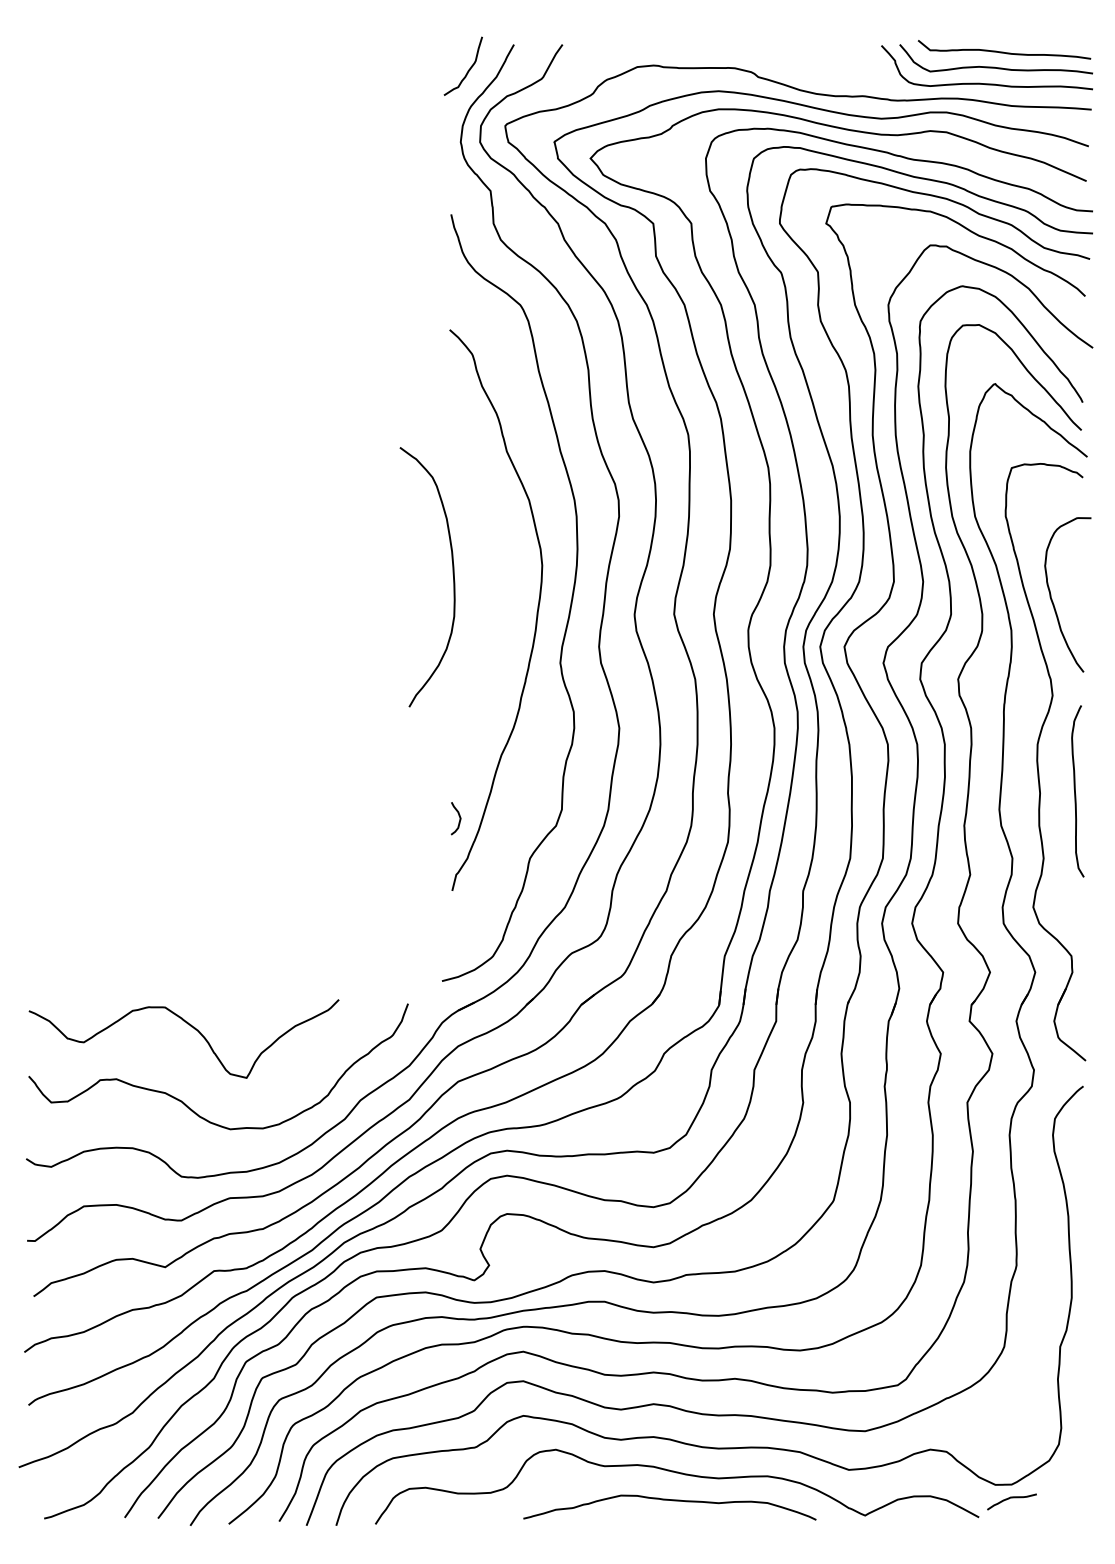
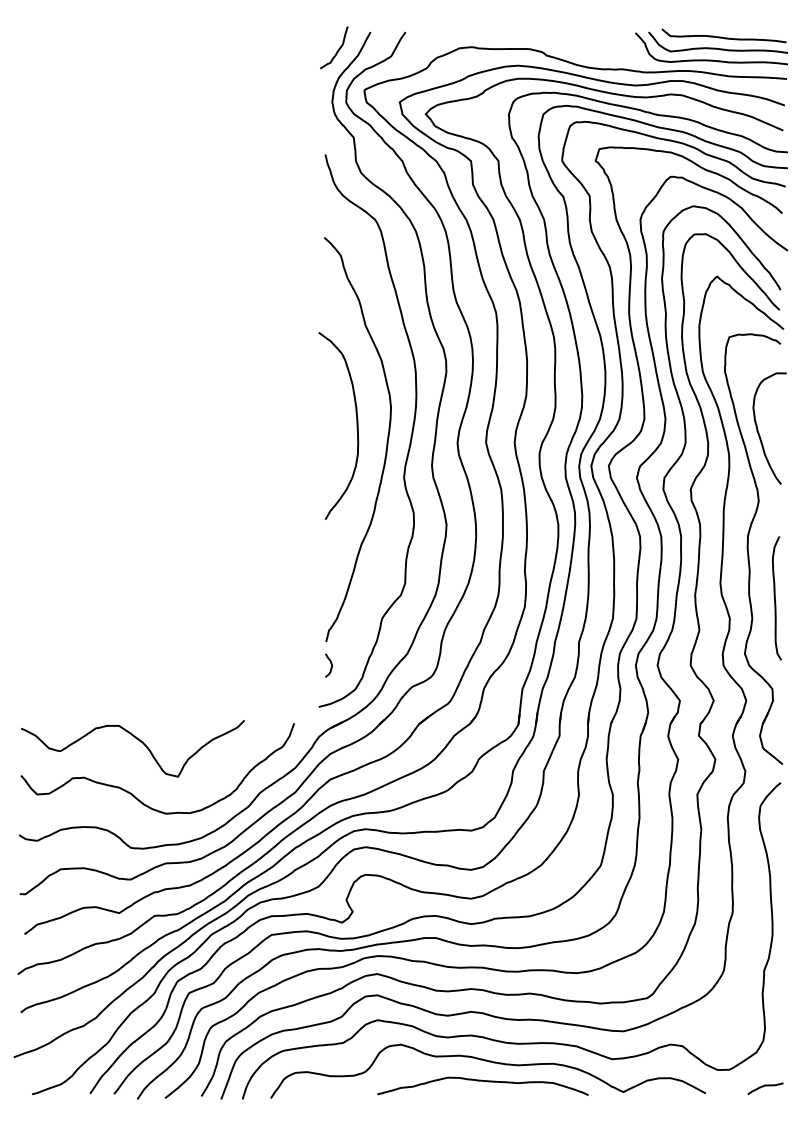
curve: (452, 574) -> (356, 424), moved
curve: (1075, 791) -> (775, 598), moved
curve: (459, 818) -> (331, 665), moved
curve: (1009, 1499) -> (763, 1087), moved

